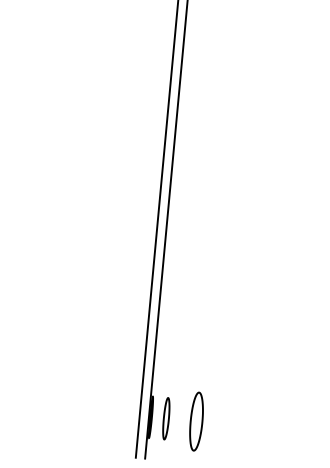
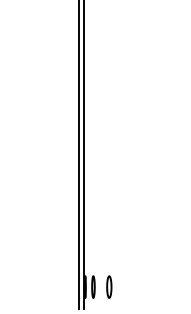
part: (197, 420) -> (109, 286), size x0.71

